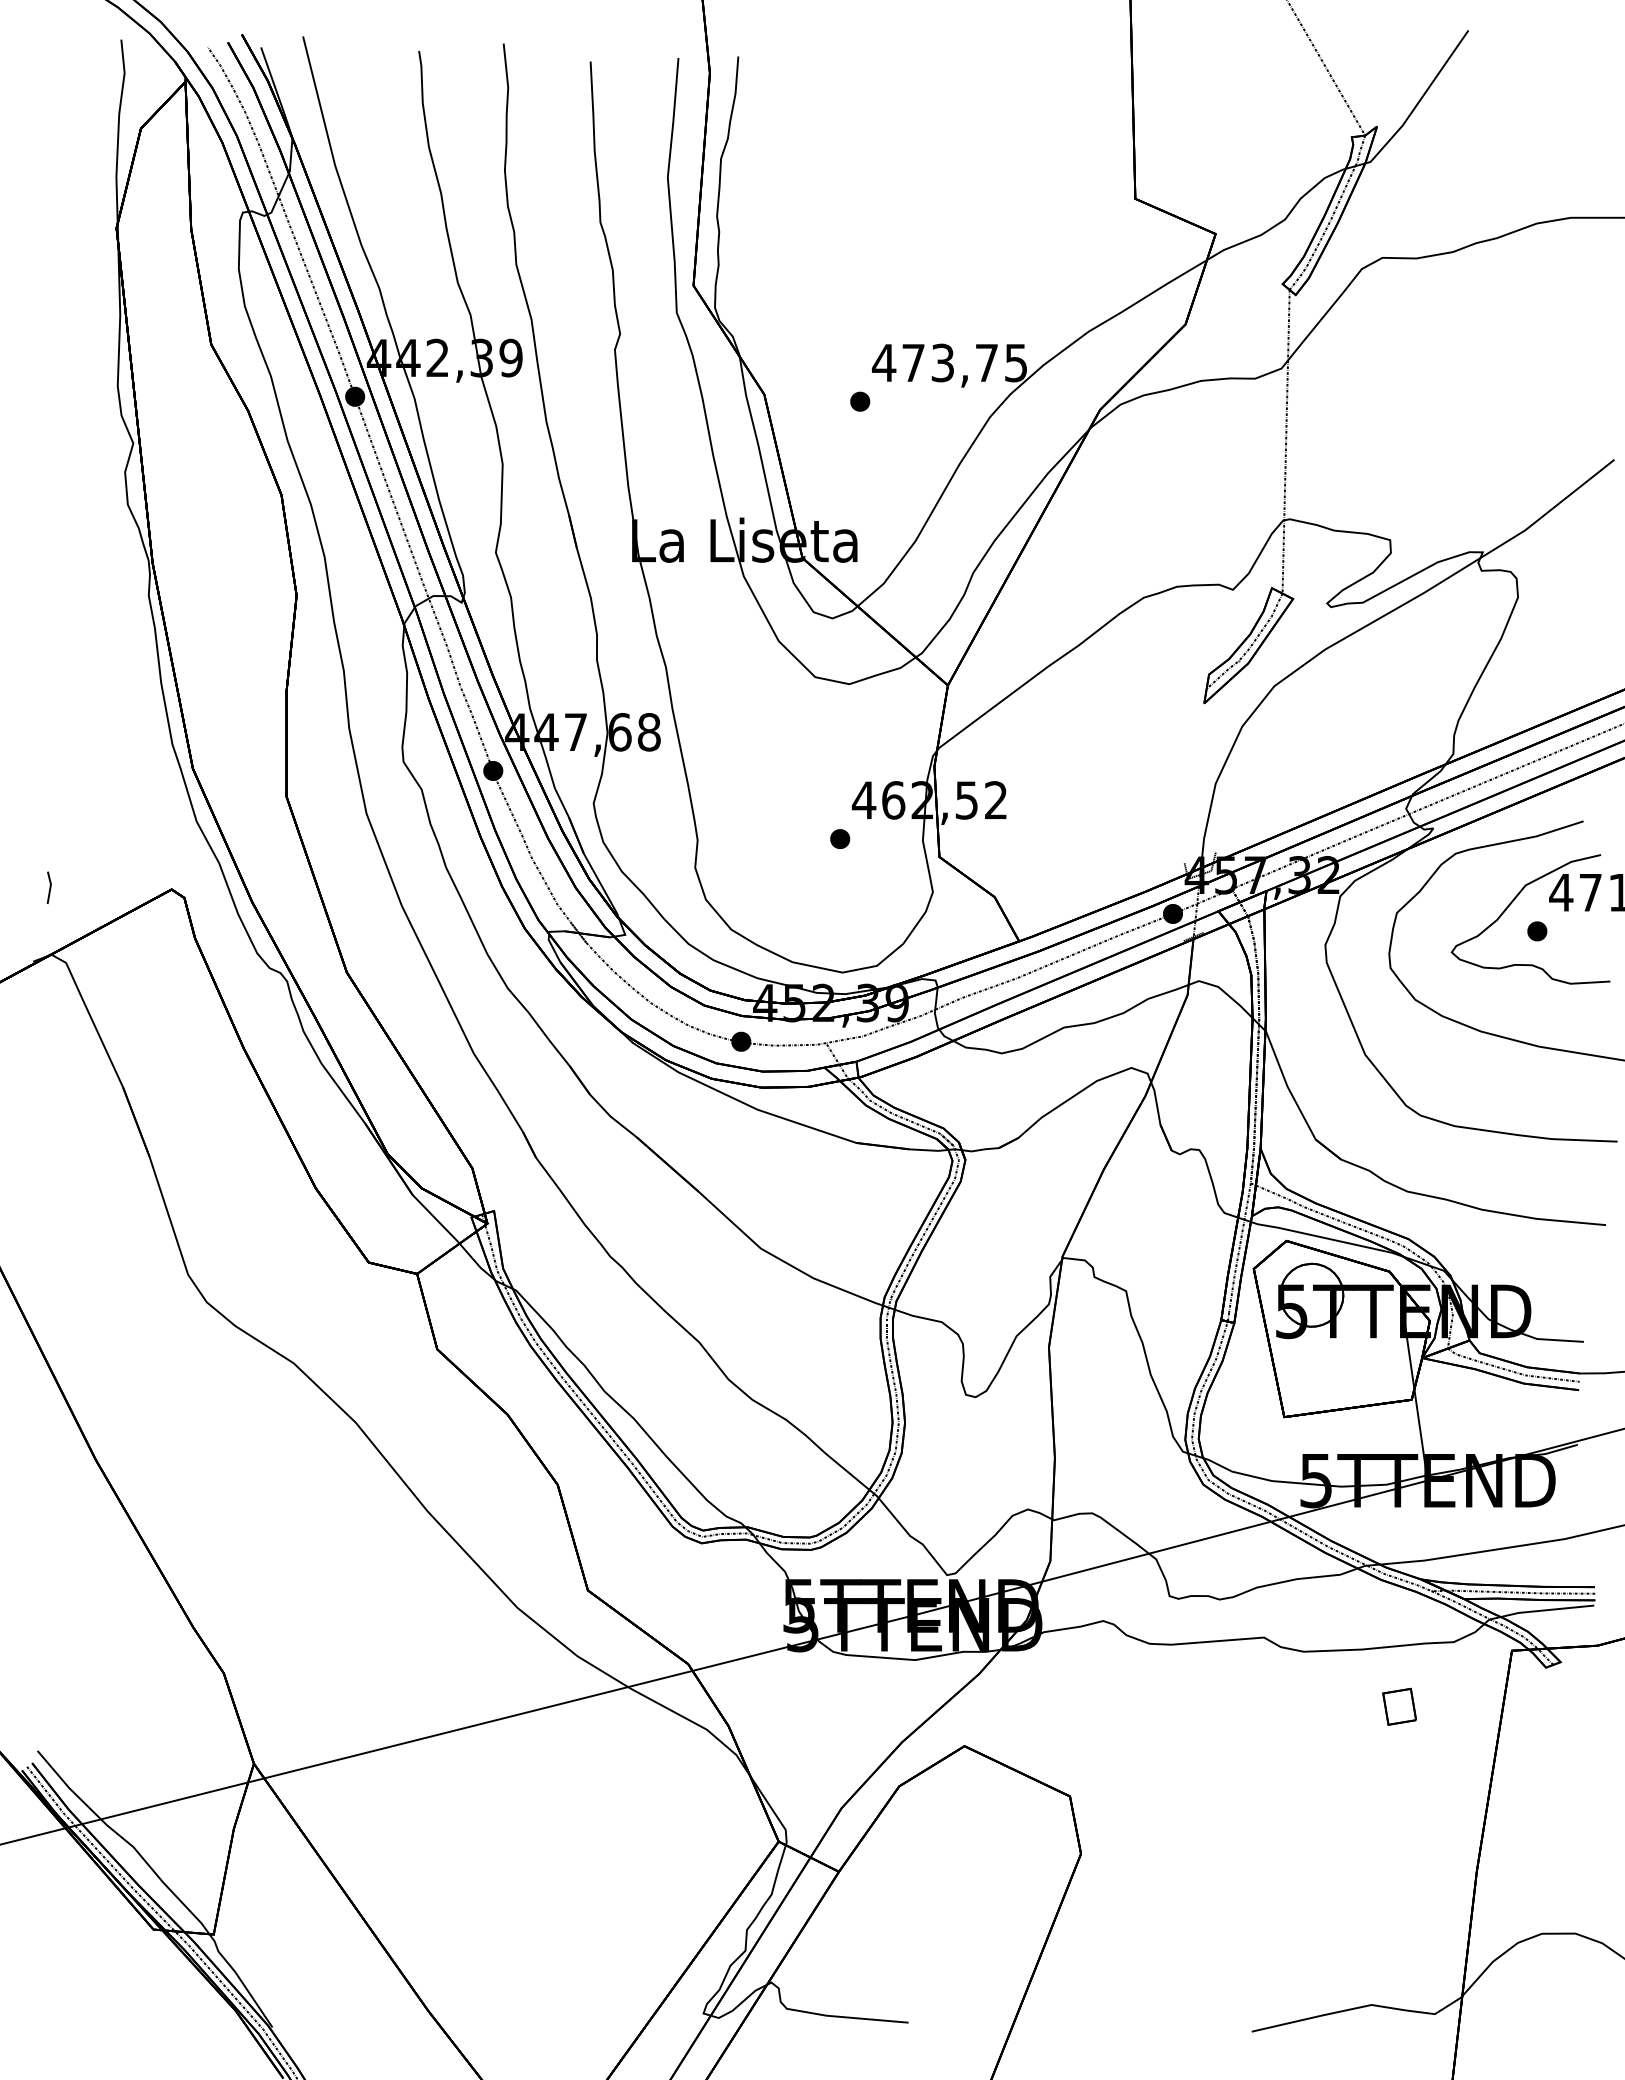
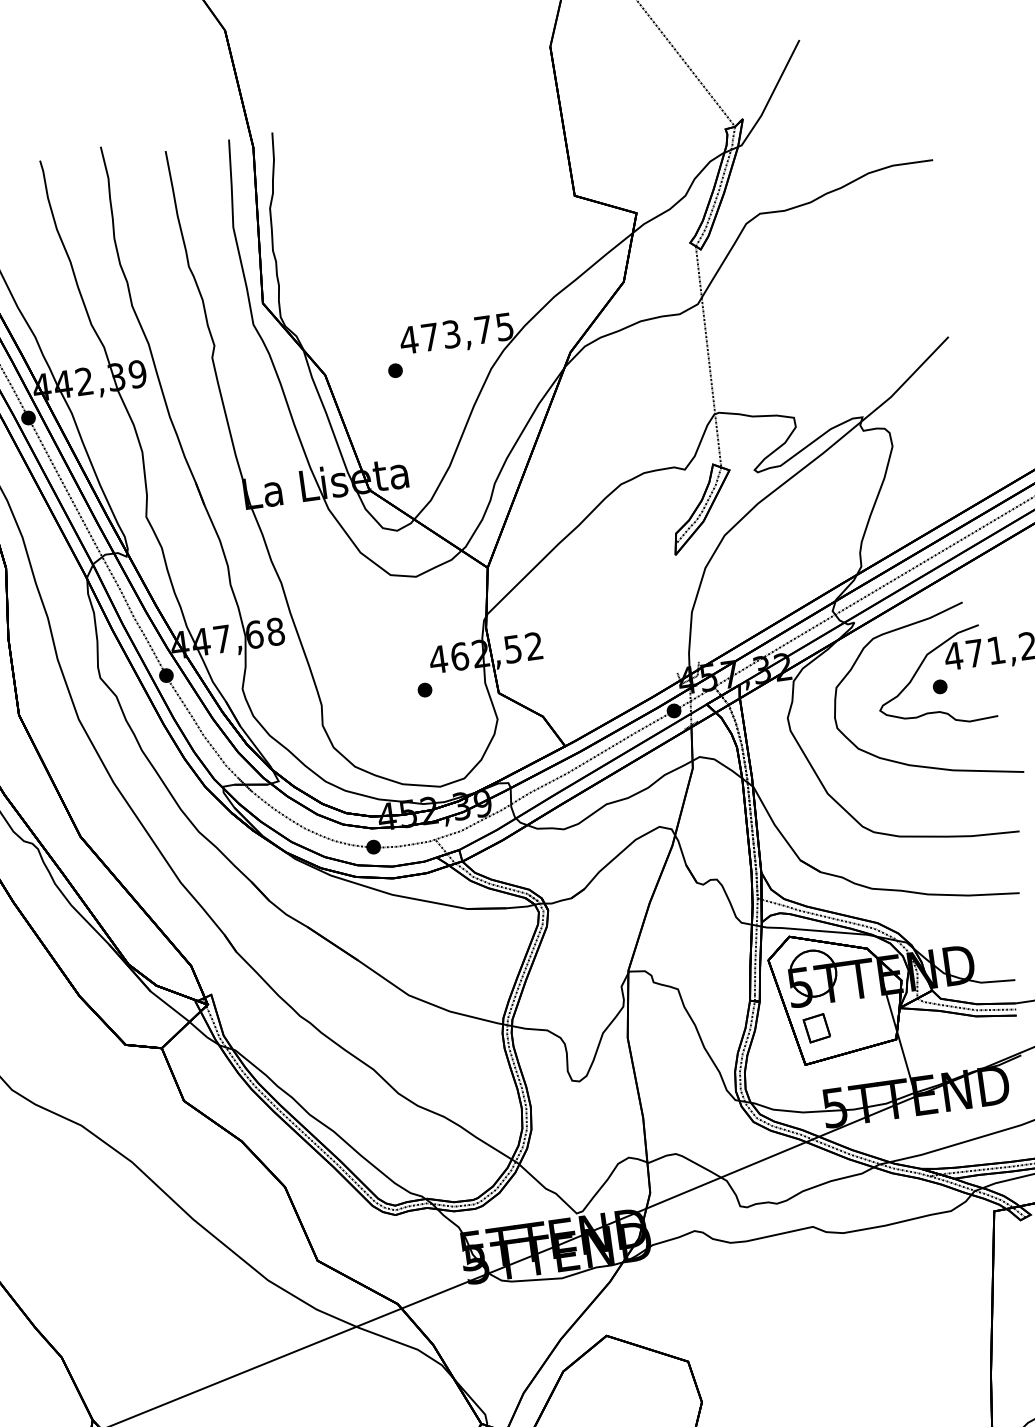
part: (1399, 1706) -> (816, 1028), moved

